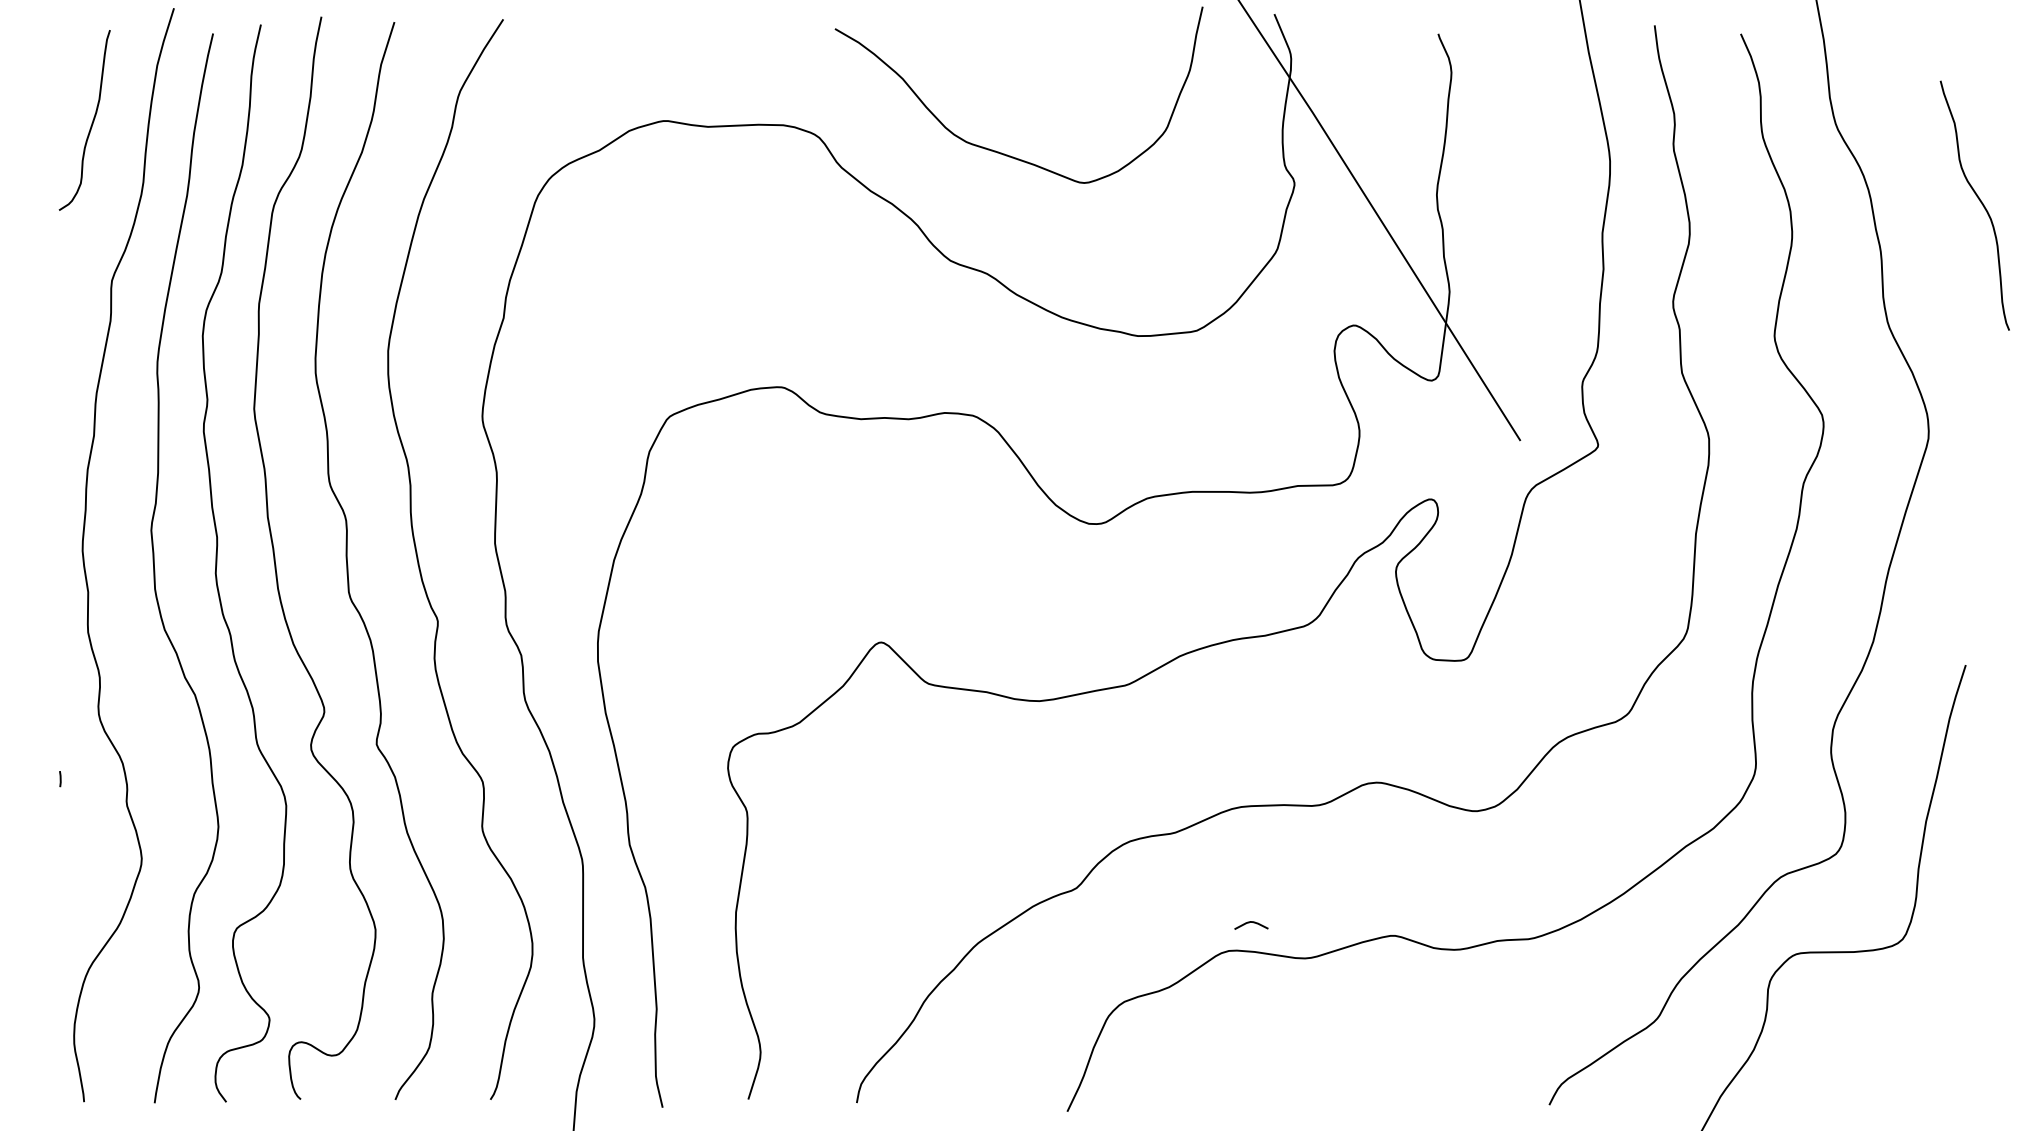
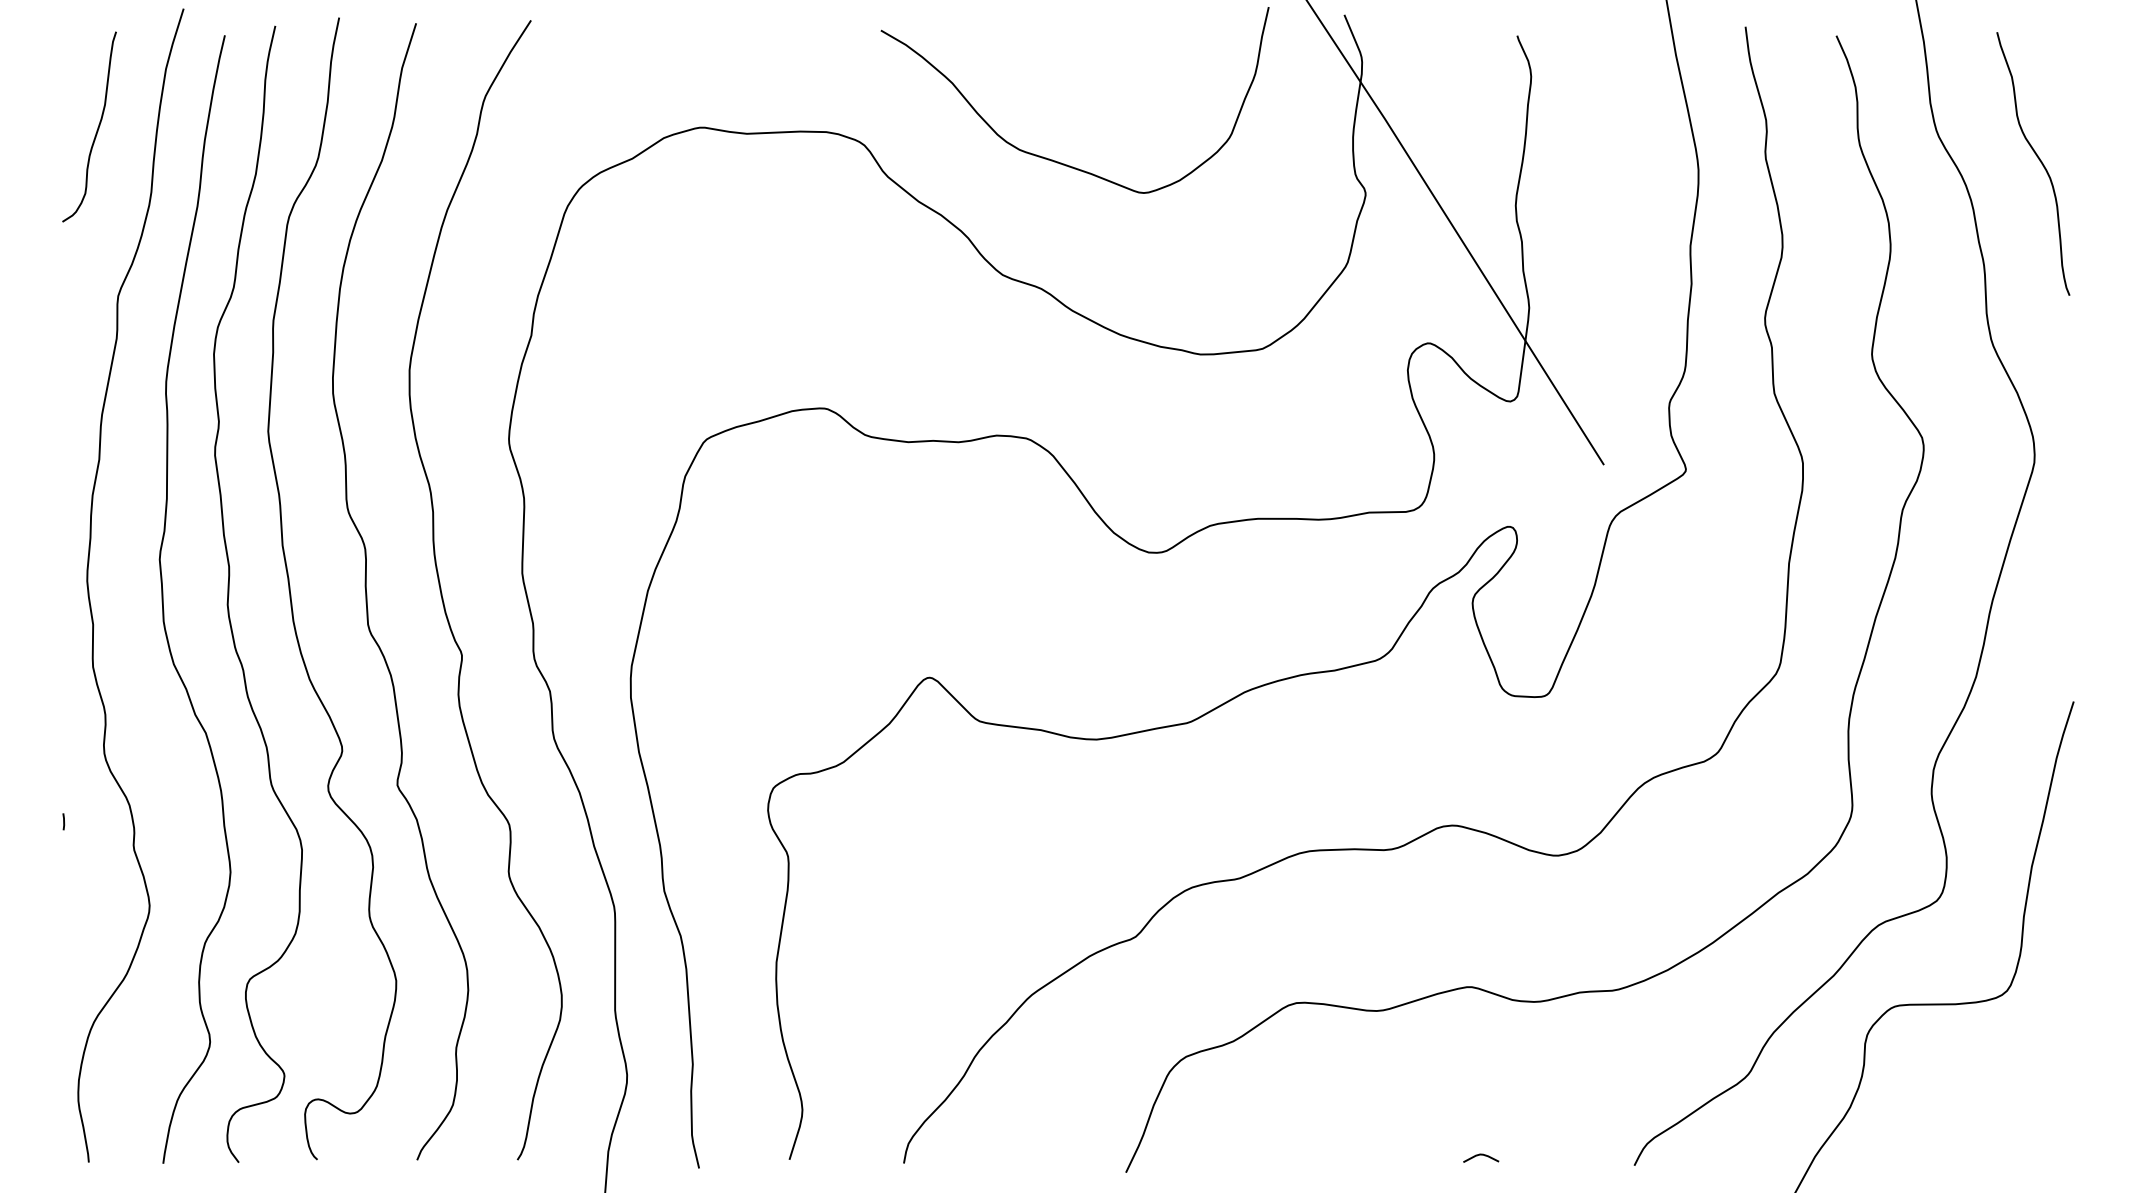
curve: (1980, 203) -> (2039, 161), moved
curve: (1251, 922) -> (1481, 1155), moved

